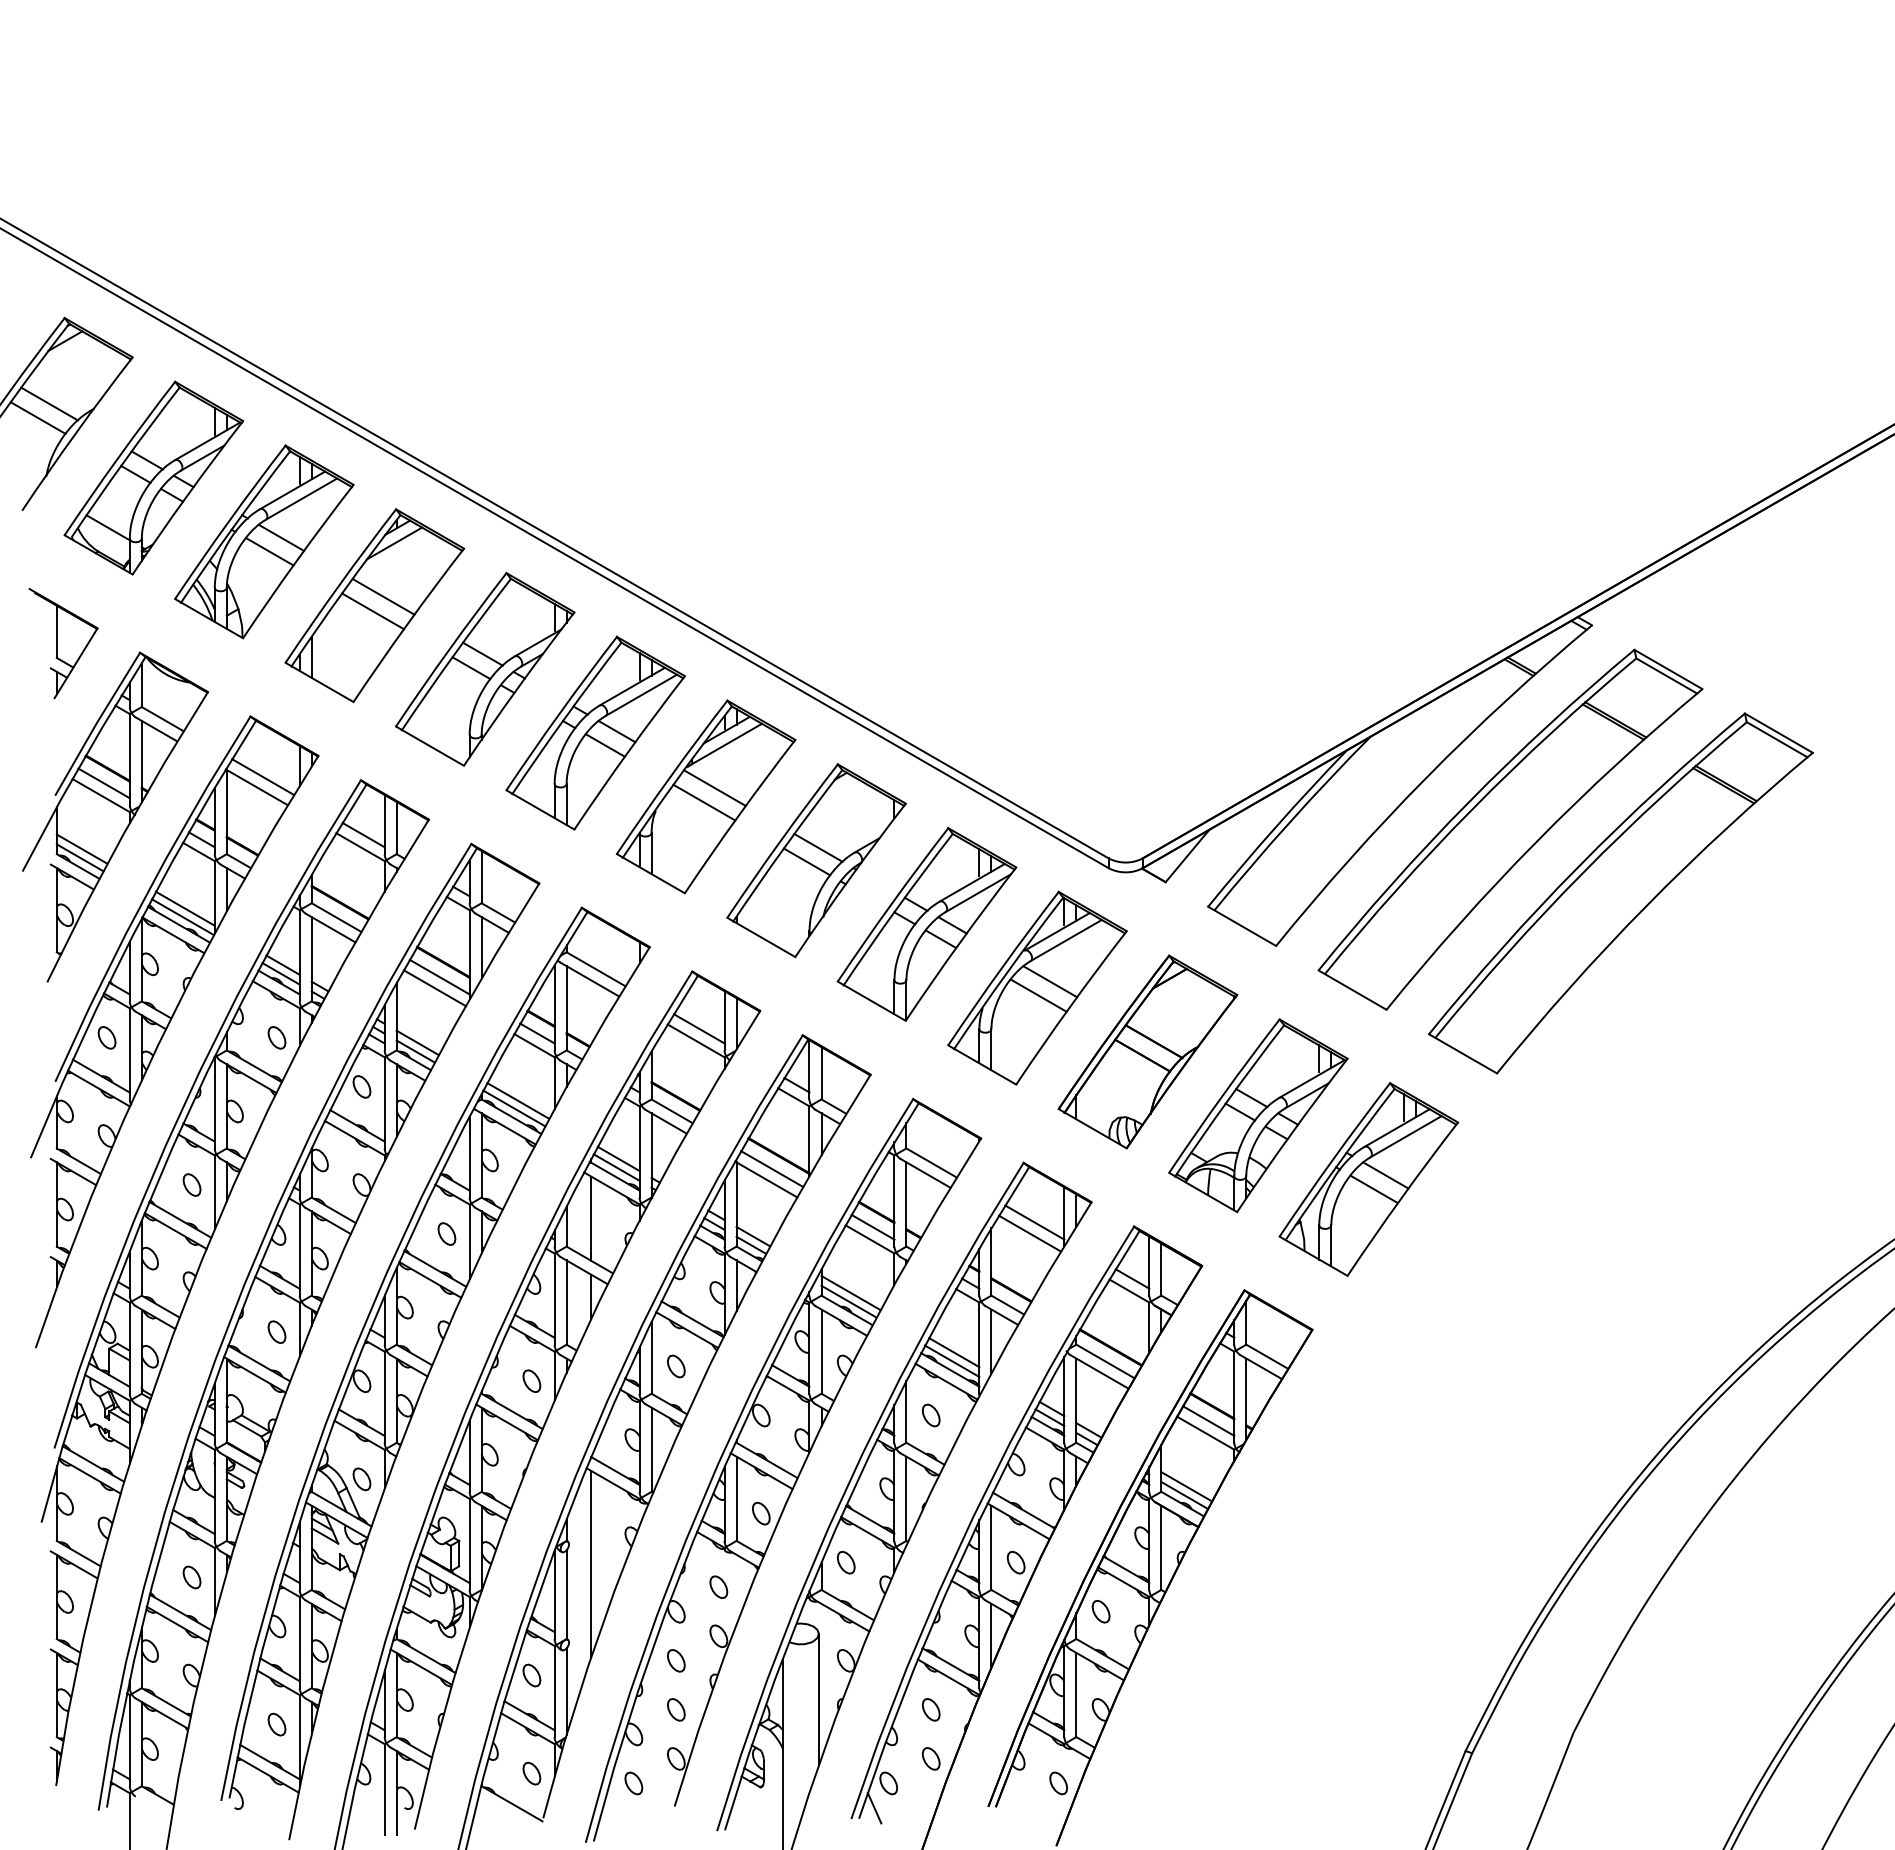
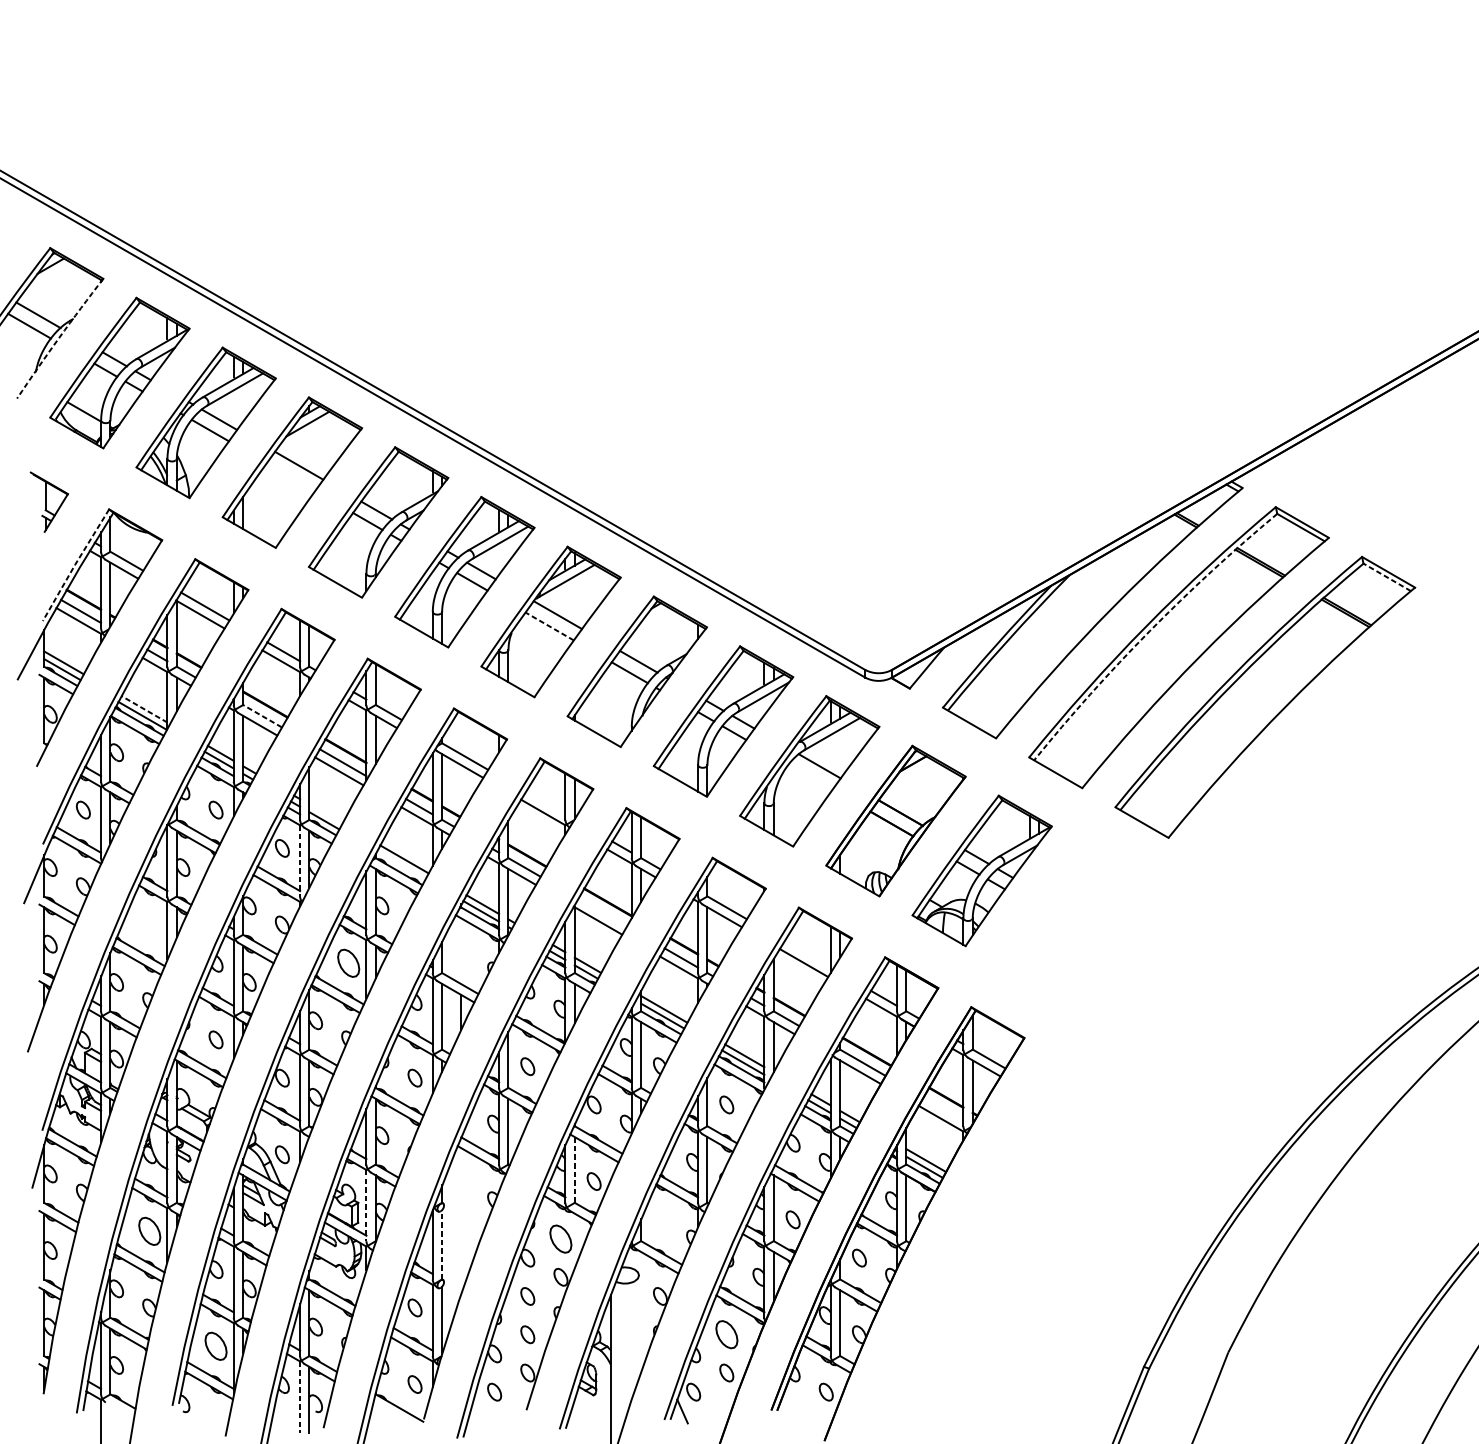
arc: (76, 433) -> (59, 338), solid -> dashed
line: (372, 611) -> (290, 477), removed
part: (63, 643) -> (49, 502), size x0.7
line: (96, 723) -> (75, 564), solid -> dashed
line: (1776, 739) -> (1386, 577), solid -> dashed
line: (704, 802) -> (549, 626), solid -> dashed
arc: (1472, 808) -> (1149, 631), solid -> dashed
line: (185, 908) -> (144, 709), solid -> dashed
line: (336, 917) -> (262, 716), solid -> dashed
line: (1038, 995) -> (810, 777), removed
line: (698, 1028) -> (545, 802), removed
line: (417, 1042) -> (325, 813), removed
line: (384, 1102) -> (299, 860), solid -> dashed
line: (514, 1108) -> (401, 865), removed
line: (772, 1168) -> (602, 912), removed
part: (1368, 1179) -> (1068, 920), removed
part: (191, 1184) -> (149, 924), removed
line: (591, 1218) -> (461, 951), removed
line: (1034, 1222) -> (807, 954), removed
part: (446, 1233) -> (348, 962), size x1.6
line: (1208, 1420) -> (943, 1108), removed
line: (736, 1498) -> (574, 1169), solid -> dashed
line: (469, 1544) -> (366, 1205), solid -> dashed
part: (845, 1562) -> (659, 1219), removed
line: (591, 1563) -> (461, 1220), removed
part: (191, 1577) -> (149, 1231), size x1.6
part: (718, 1586) -> (560, 1238), size x1.6
line: (566, 1594) -> (442, 1244), solid -> dashed
line: (818, 1699) -> (638, 1326), removed
part: (930, 1709) -> (726, 1334), size x1.6
part: (276, 1724) -> (215, 1346), size x1.6
line: (384, 1789) -> (299, 1396), solid -> dashed

